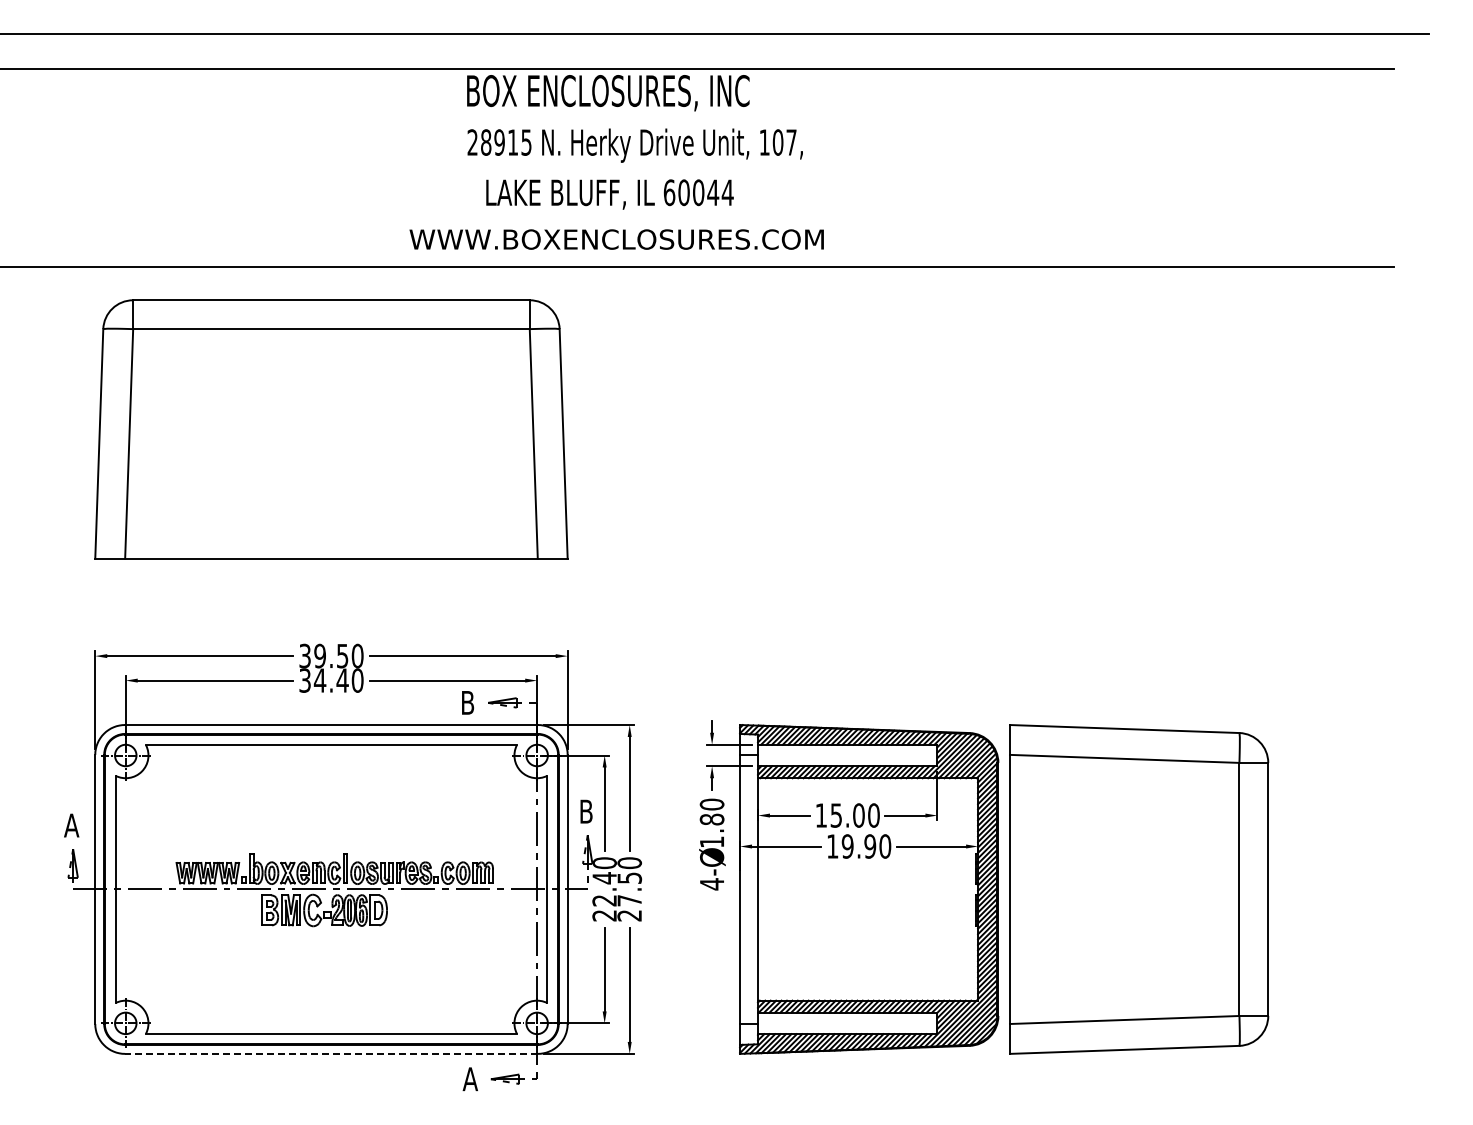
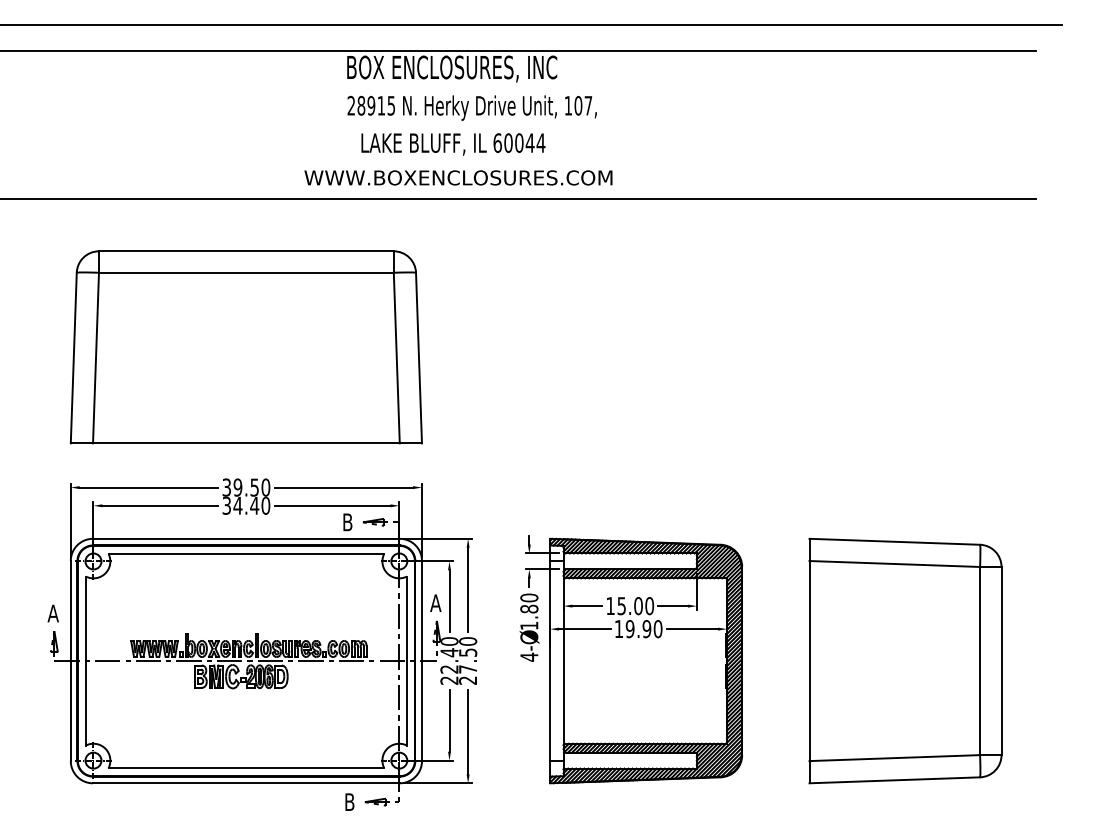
part: (331, 429) -> (246, 347), moved
text: (585, 811) -> (435, 603), B -> A
part: (1139, 889) -> (905, 661), moved
line: (330, 1053) -> (245, 783), dashed -> solid
text: (469, 1079) -> (349, 802), A -> B

